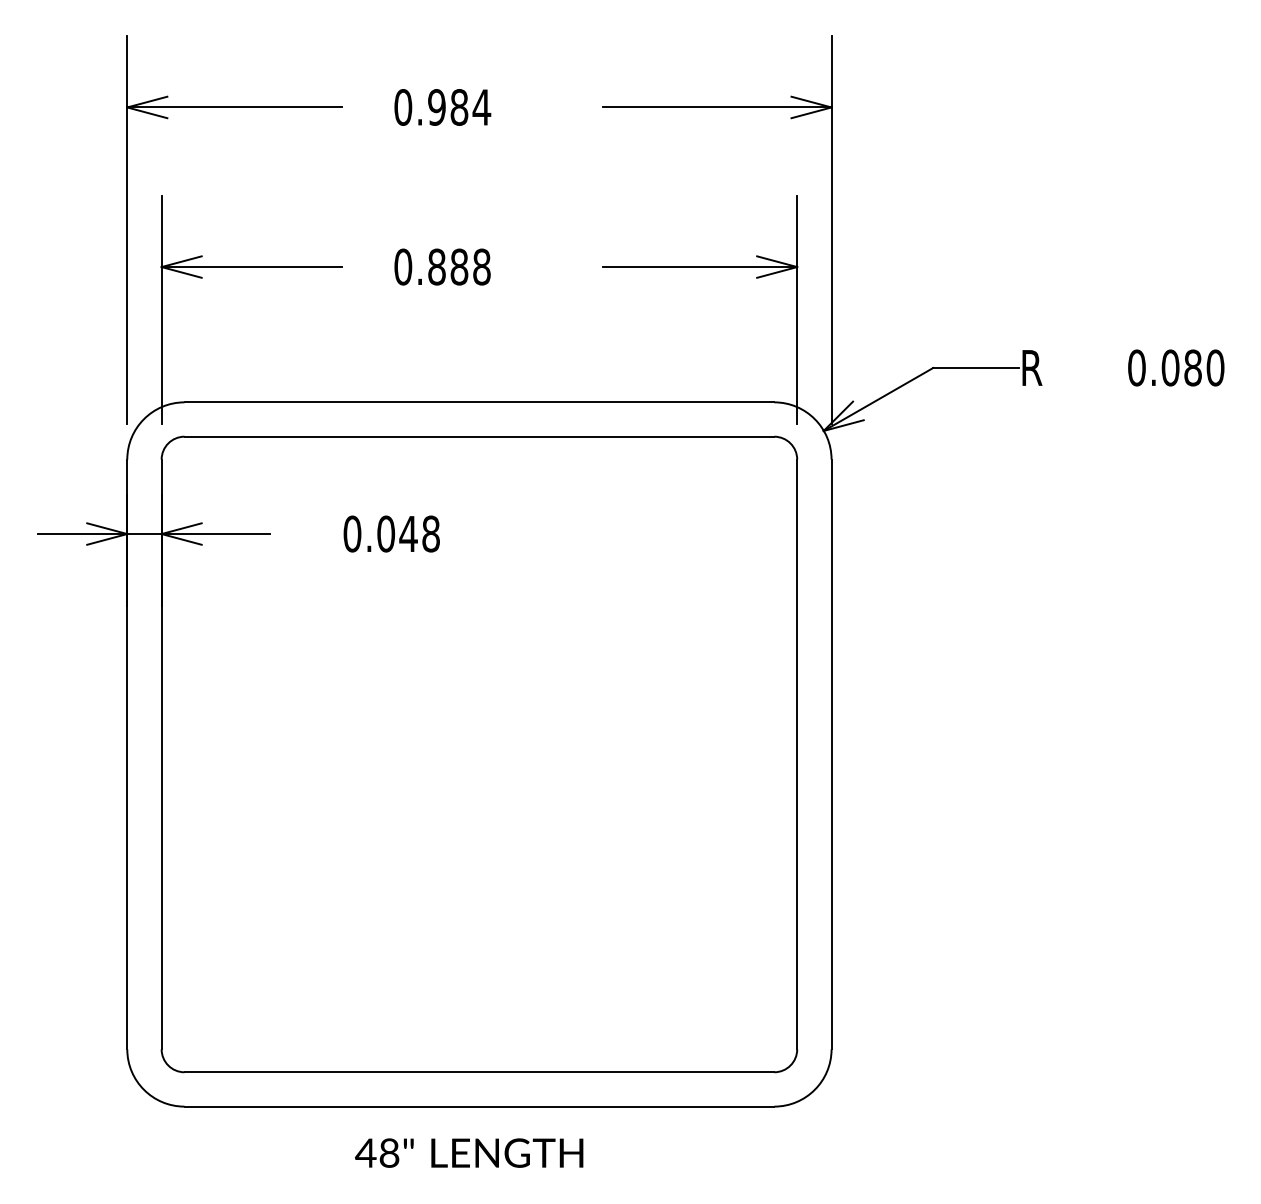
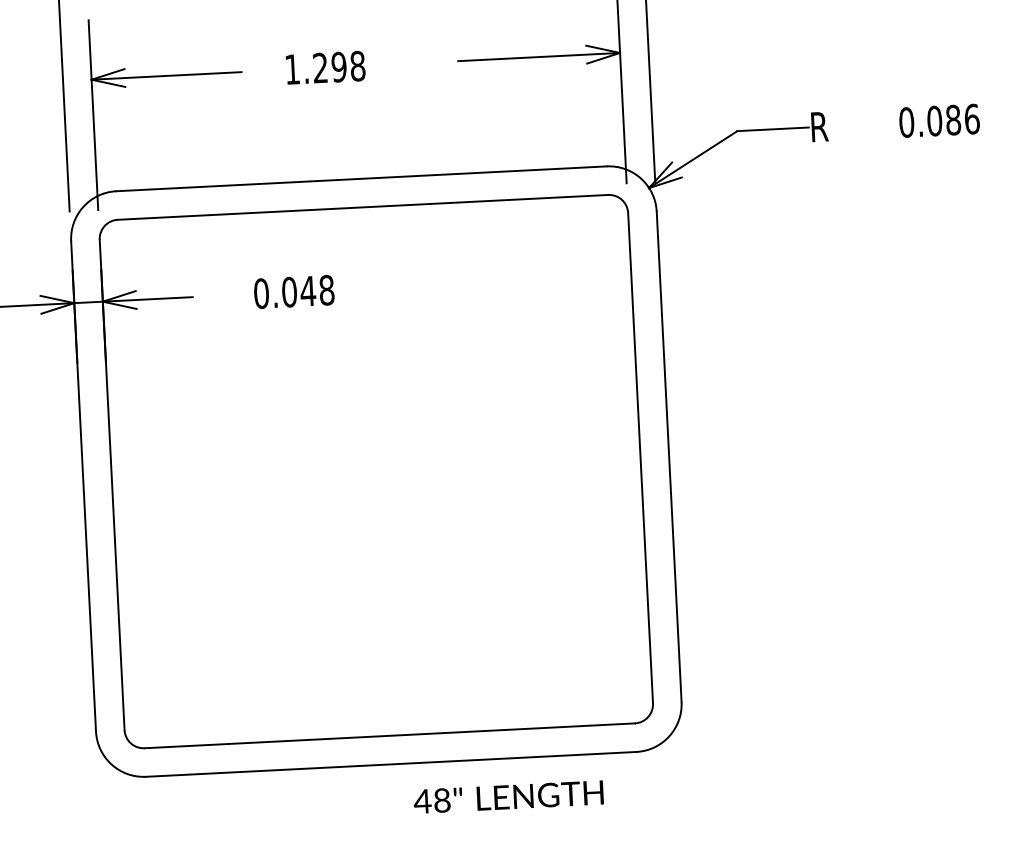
text: (431, 266) -> (315, 67), 0.888 -> 1.298
text: (1215, 367) -> (972, 118), 0.080 -> 0.086
text: (469, 1152) -> (508, 796), moved

